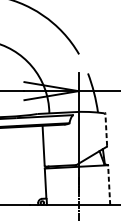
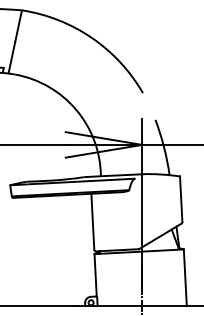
line: (106, 129) -> (181, 199), dashed -> solid
line: (109, 185) -> (185, 277), dashed -> solid

